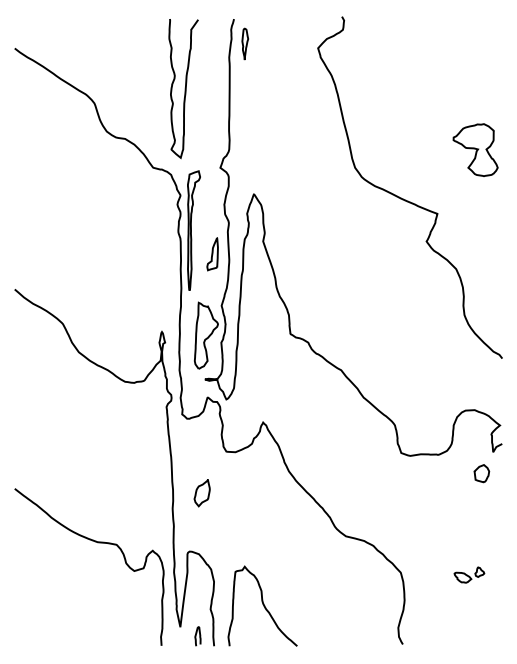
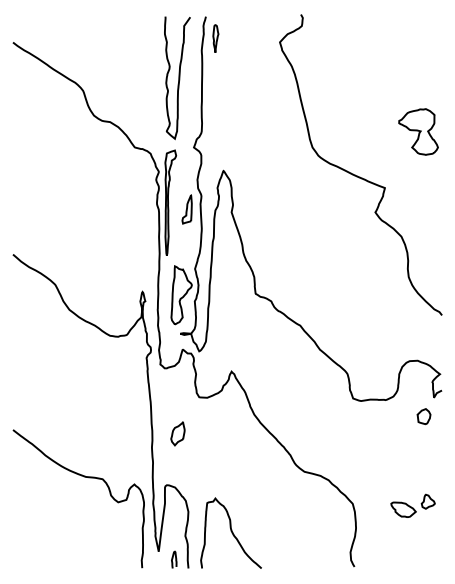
curve: (184, 89) -> (178, 78), moved
part: (212, 254) -> (187, 209), moved
part: (469, 574) -> (413, 505), size x1.67

